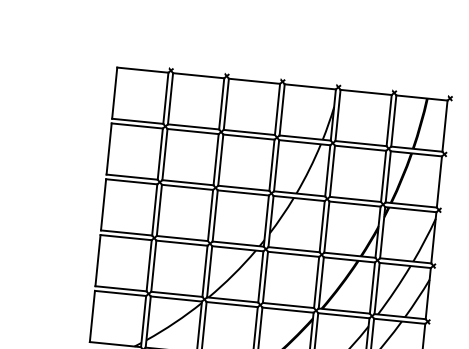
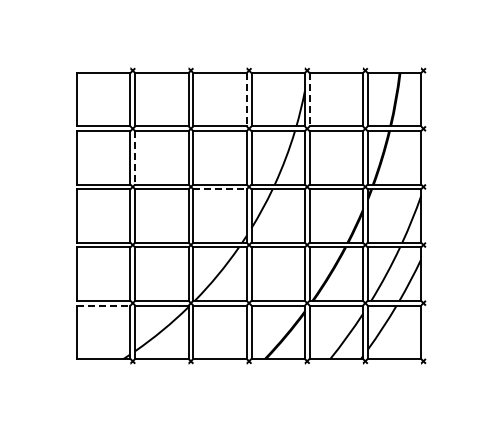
line: (277, 109) -> (246, 99), solid -> dashed
line: (337, 115) -> (309, 99), solid -> dashed
line: (165, 154) -> (135, 157), solid -> dashed
line: (243, 193) -> (220, 189), solid -> dashed
line: (120, 293) -> (103, 305), solid -> dashed

